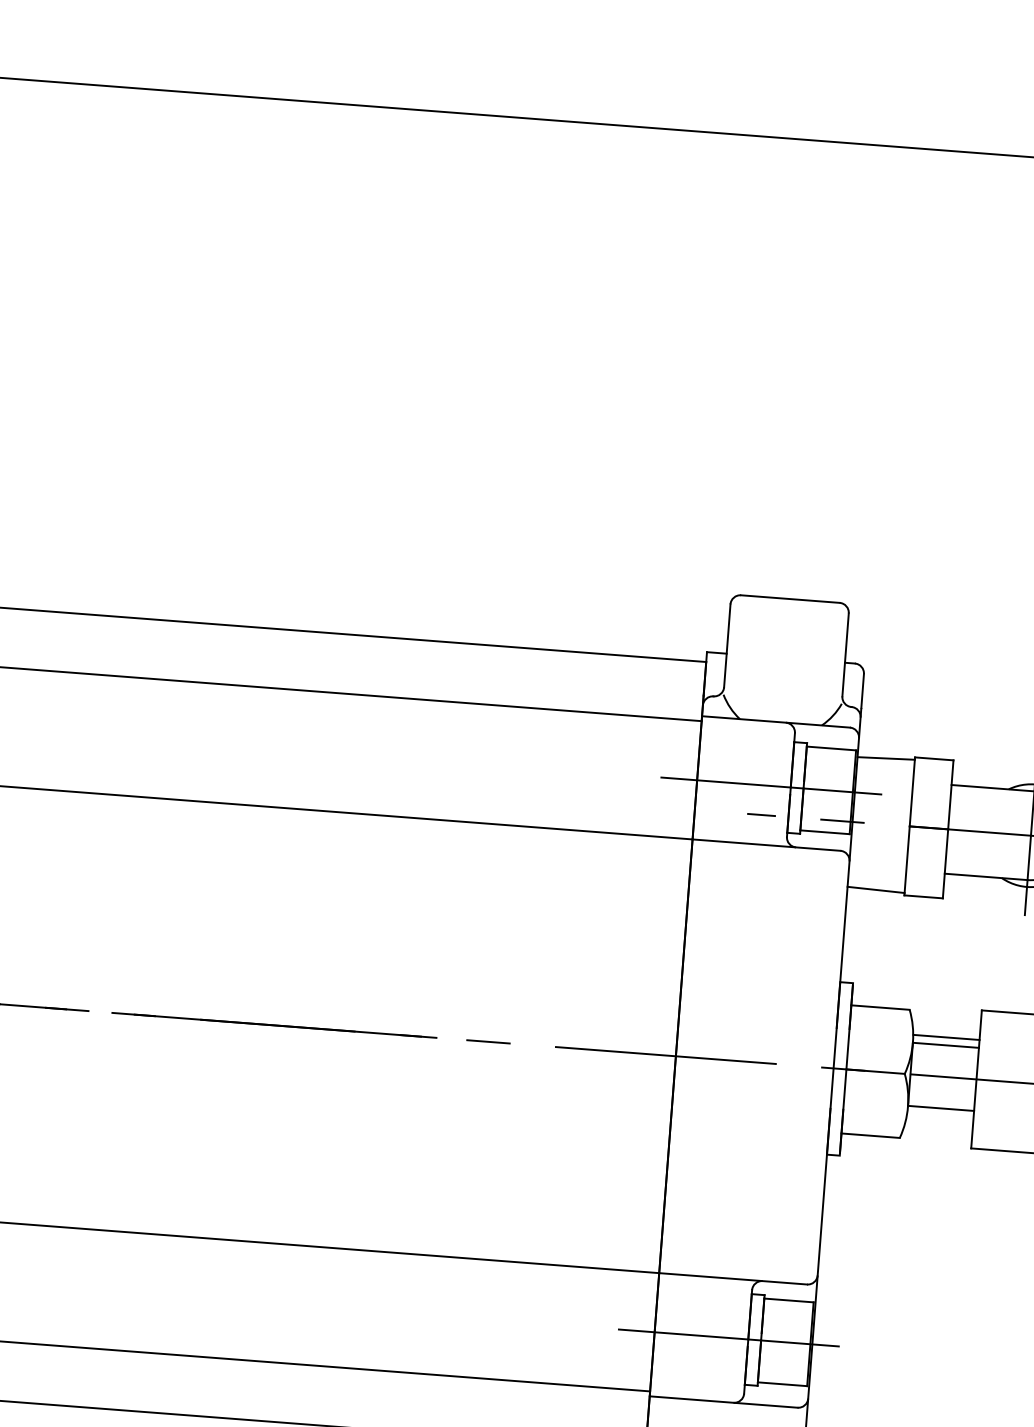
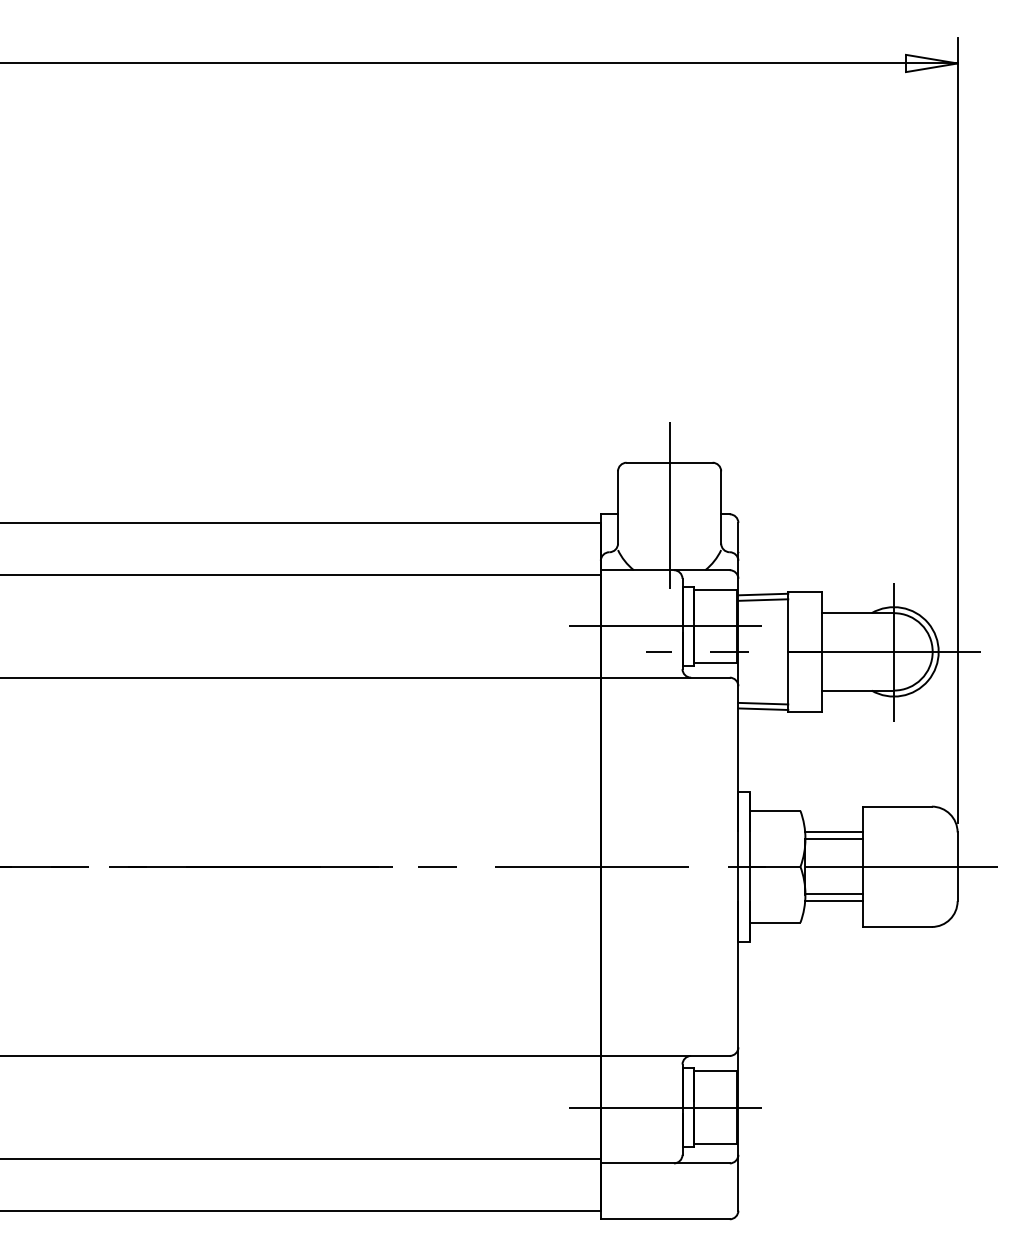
line: (786, 648) -> (669, 505), added
line: (885, 764) -> (763, 599), added
line: (876, 883) -> (763, 703), added
line: (940, 1116) -> (834, 901), added

